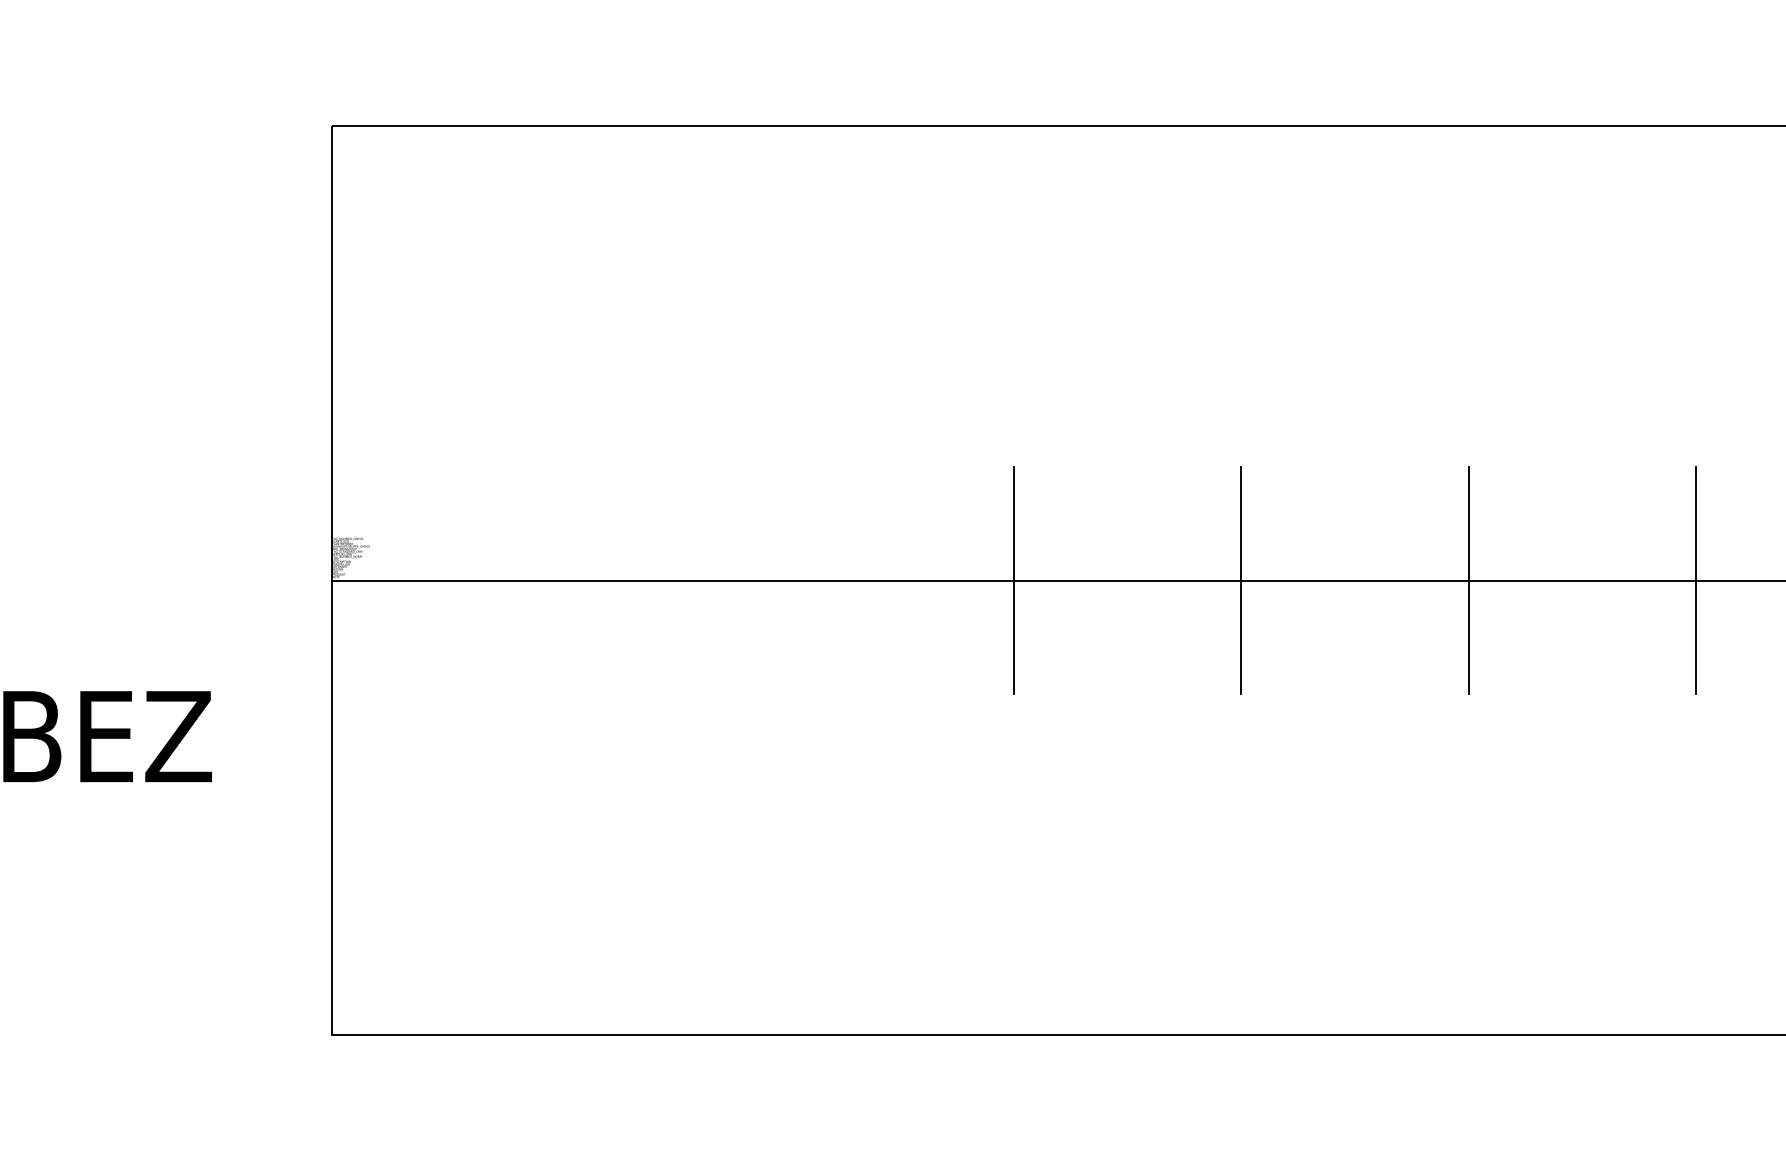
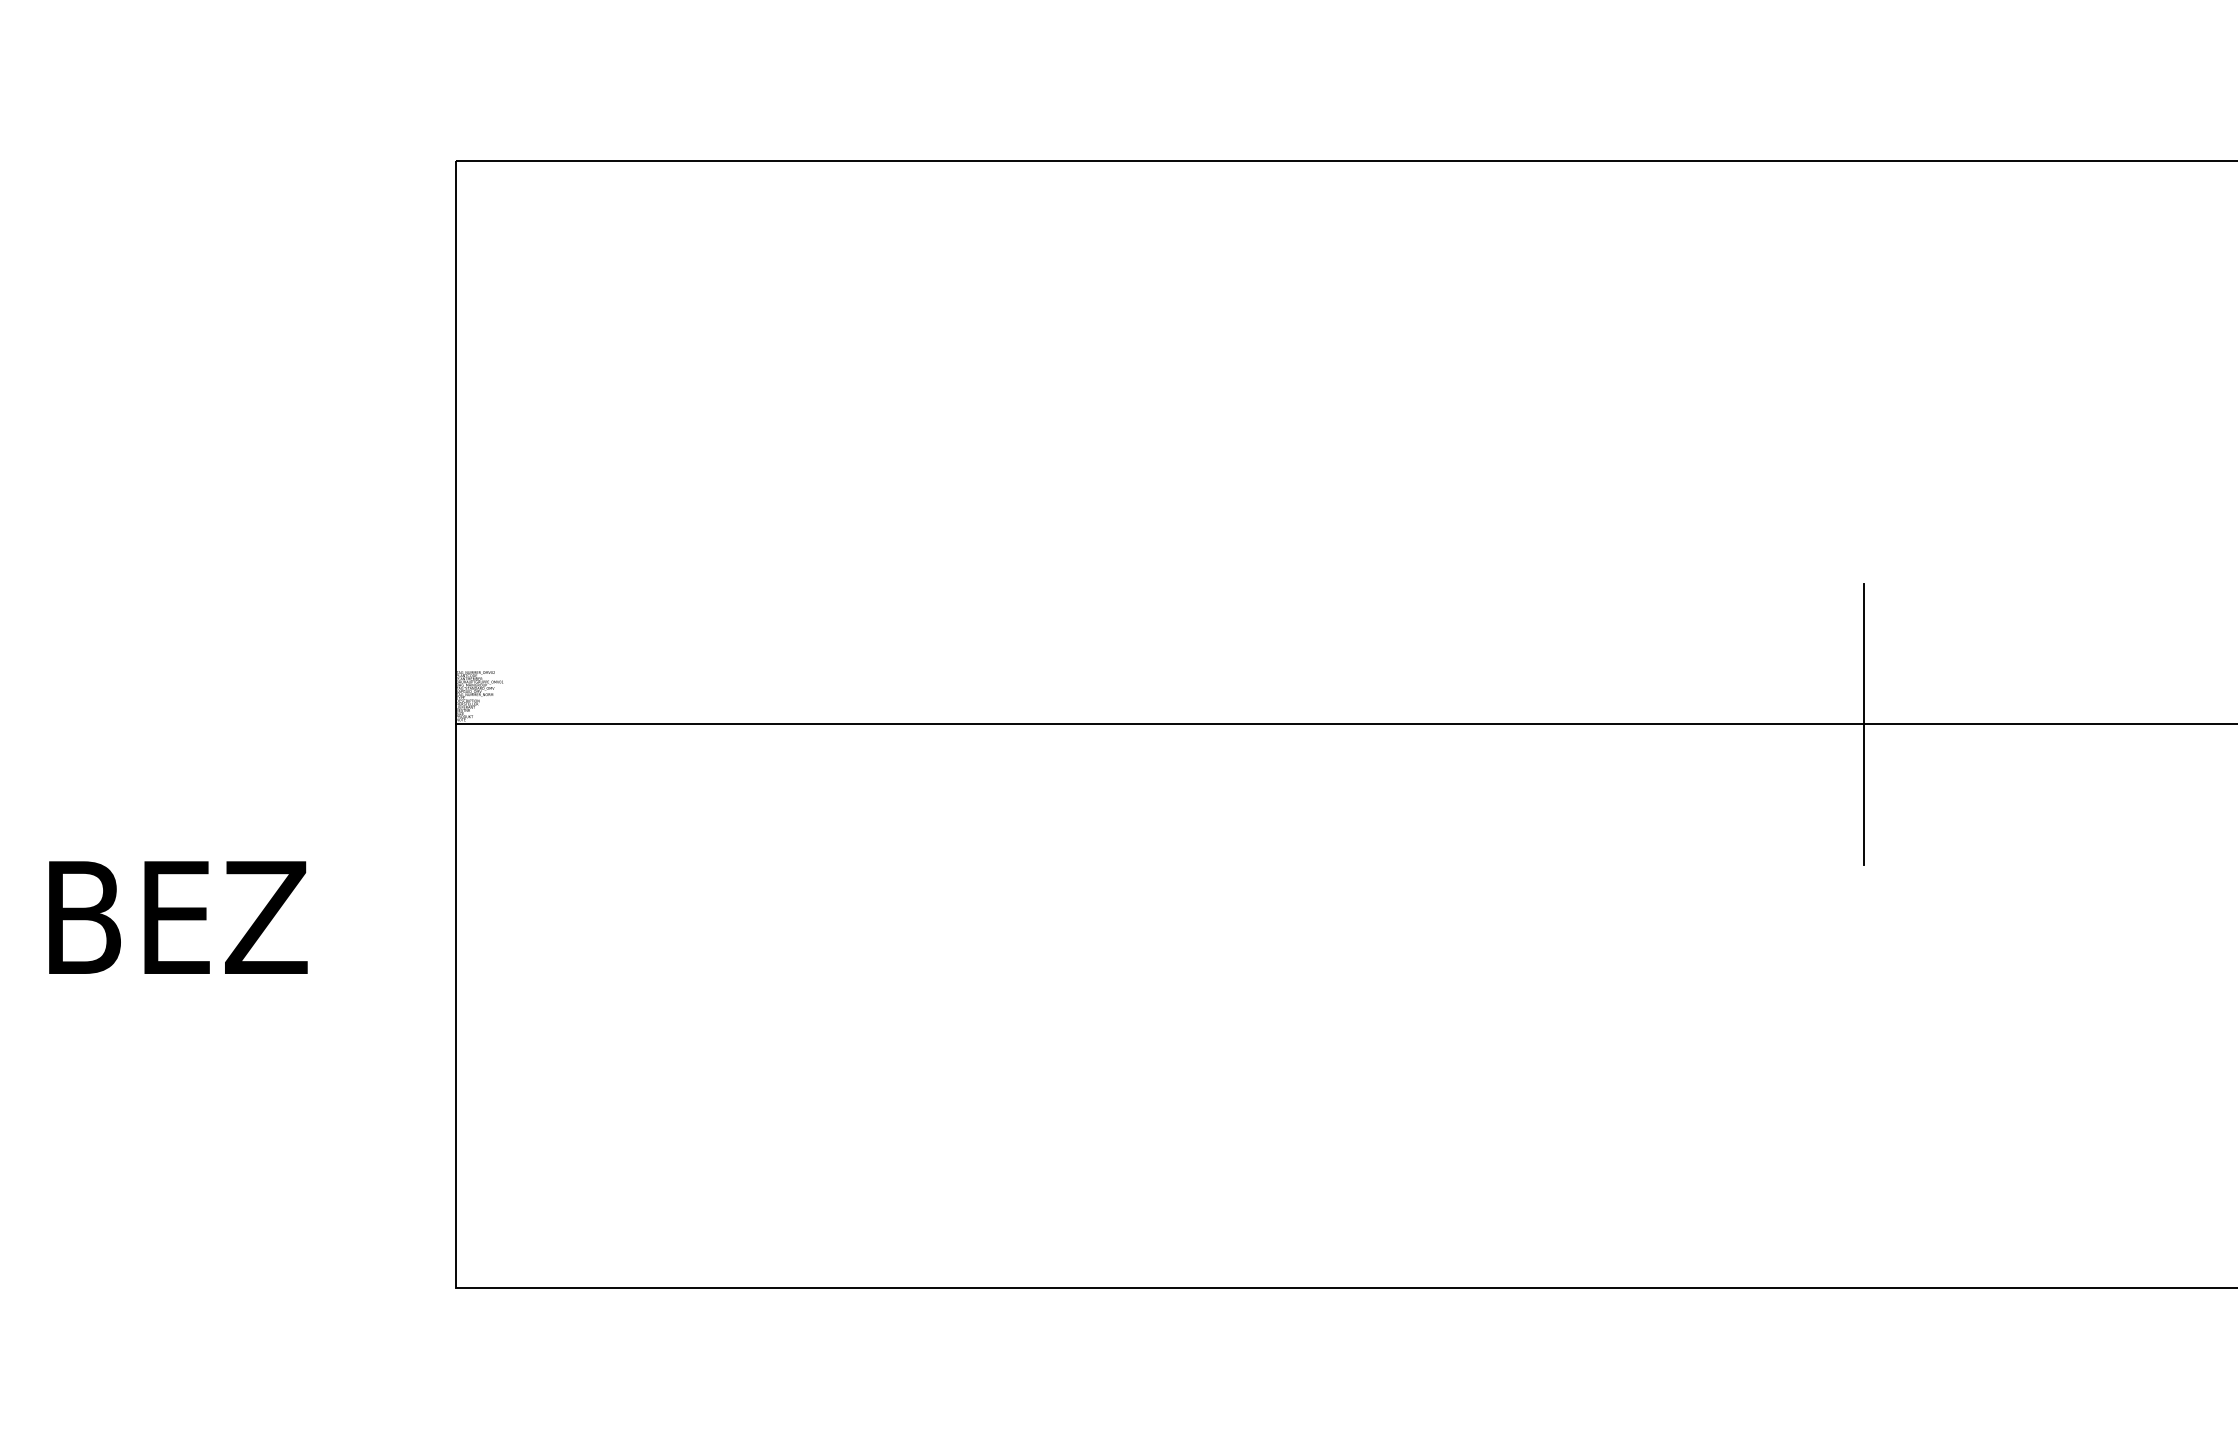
line: (1014, 580) -> (1301, 724), removed
line: (1241, 580) -> (1582, 724), removed
line: (1696, 580) -> (2146, 724), removed

